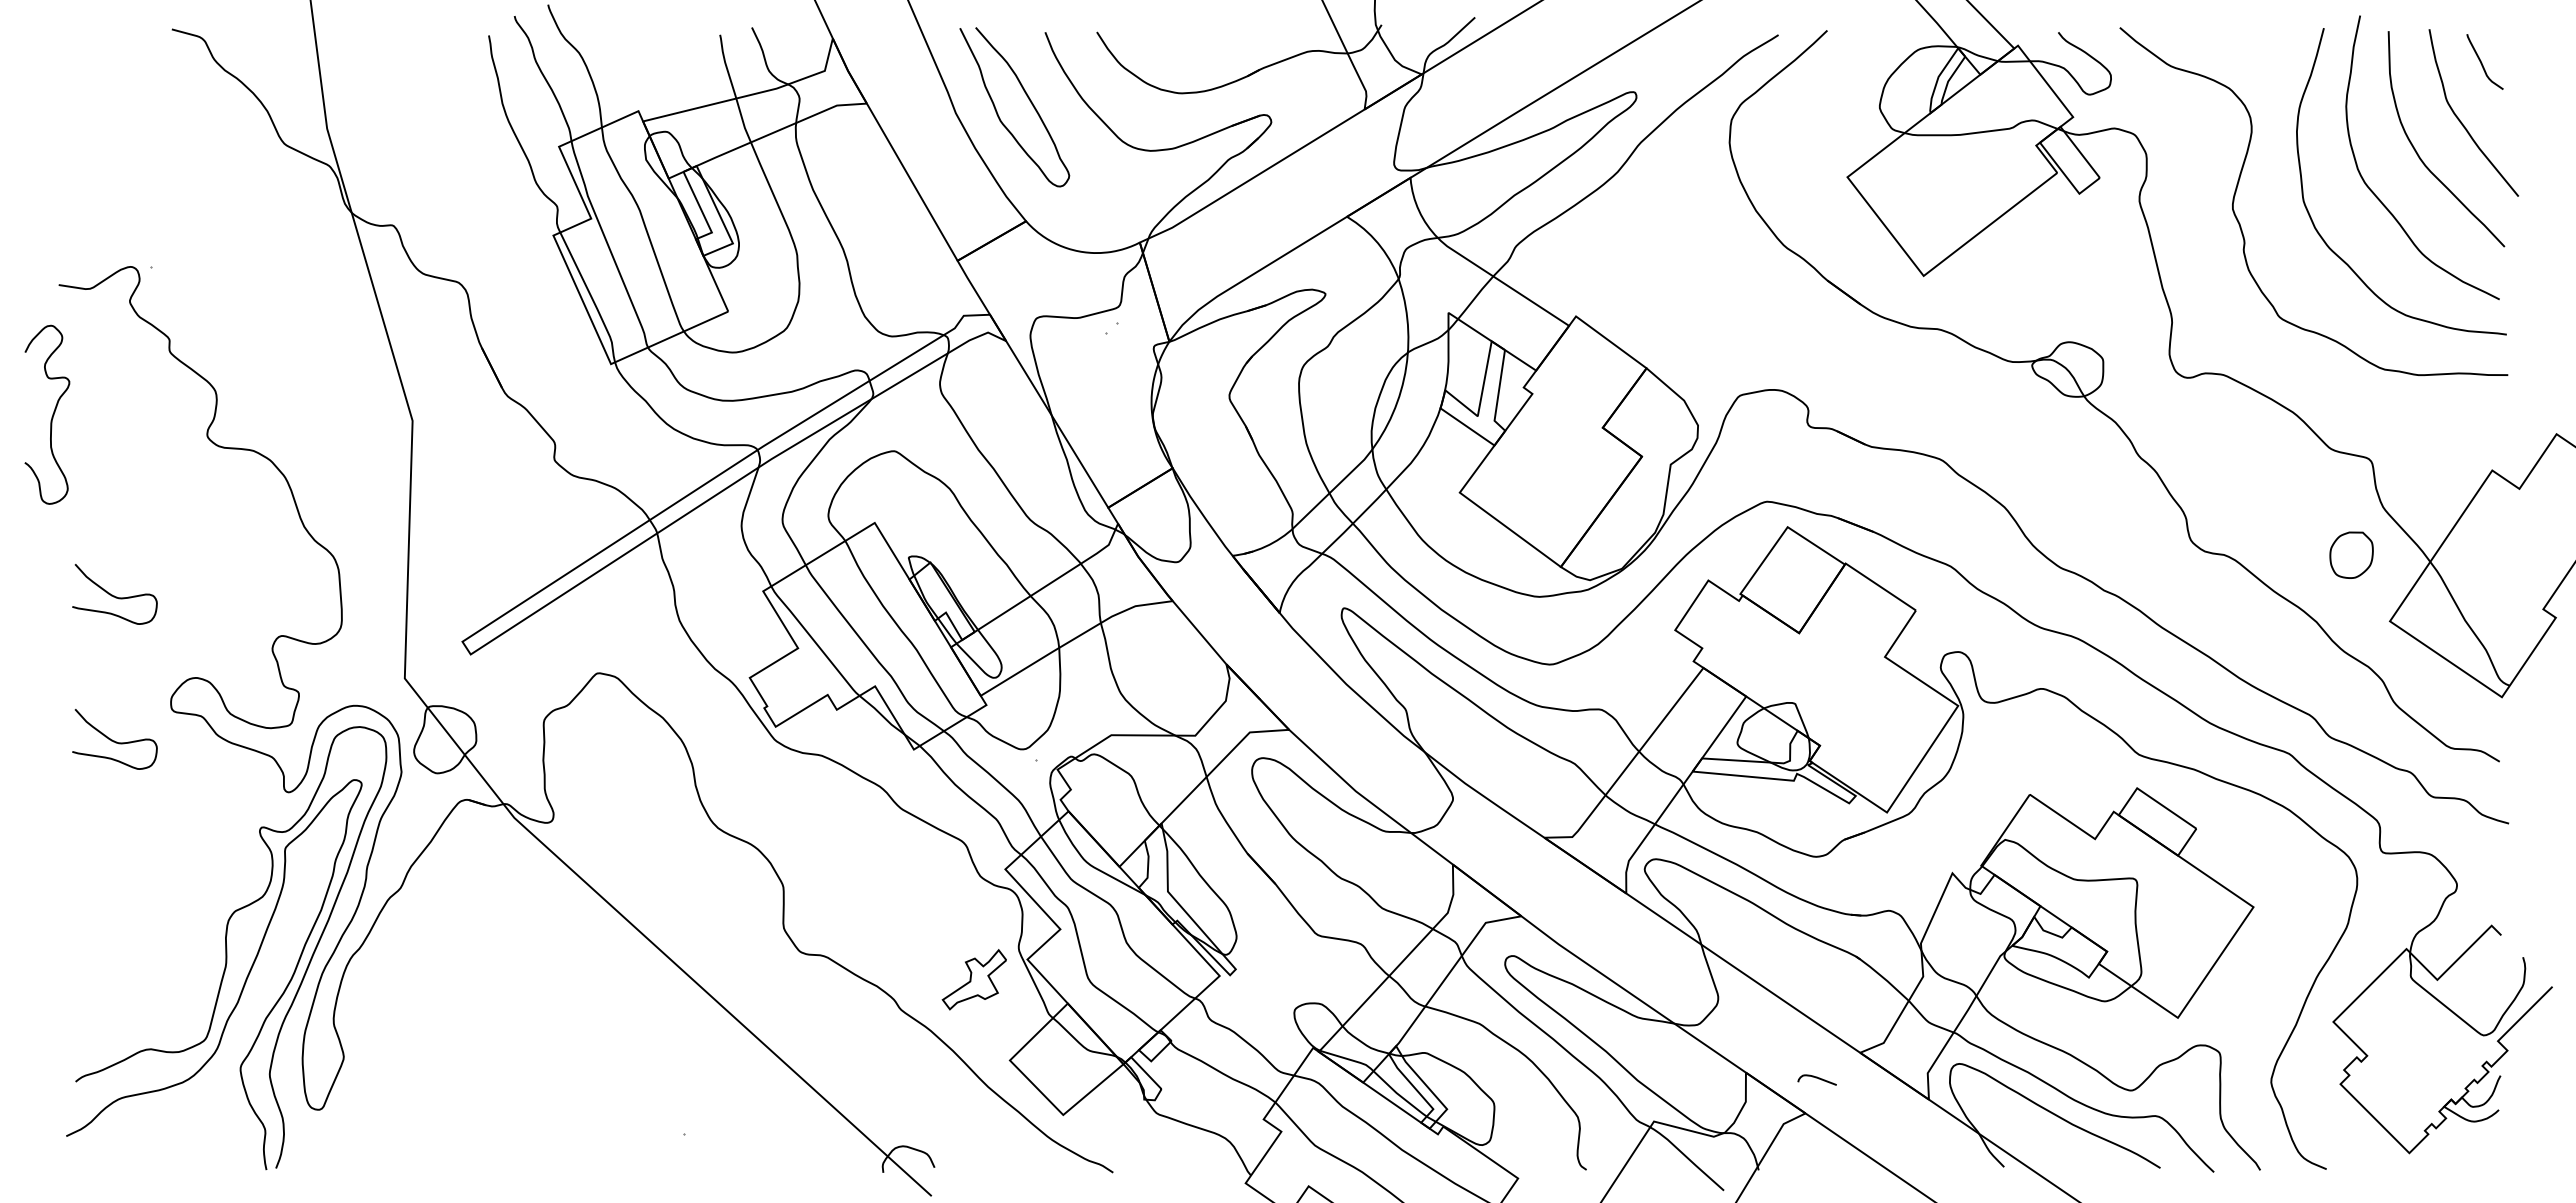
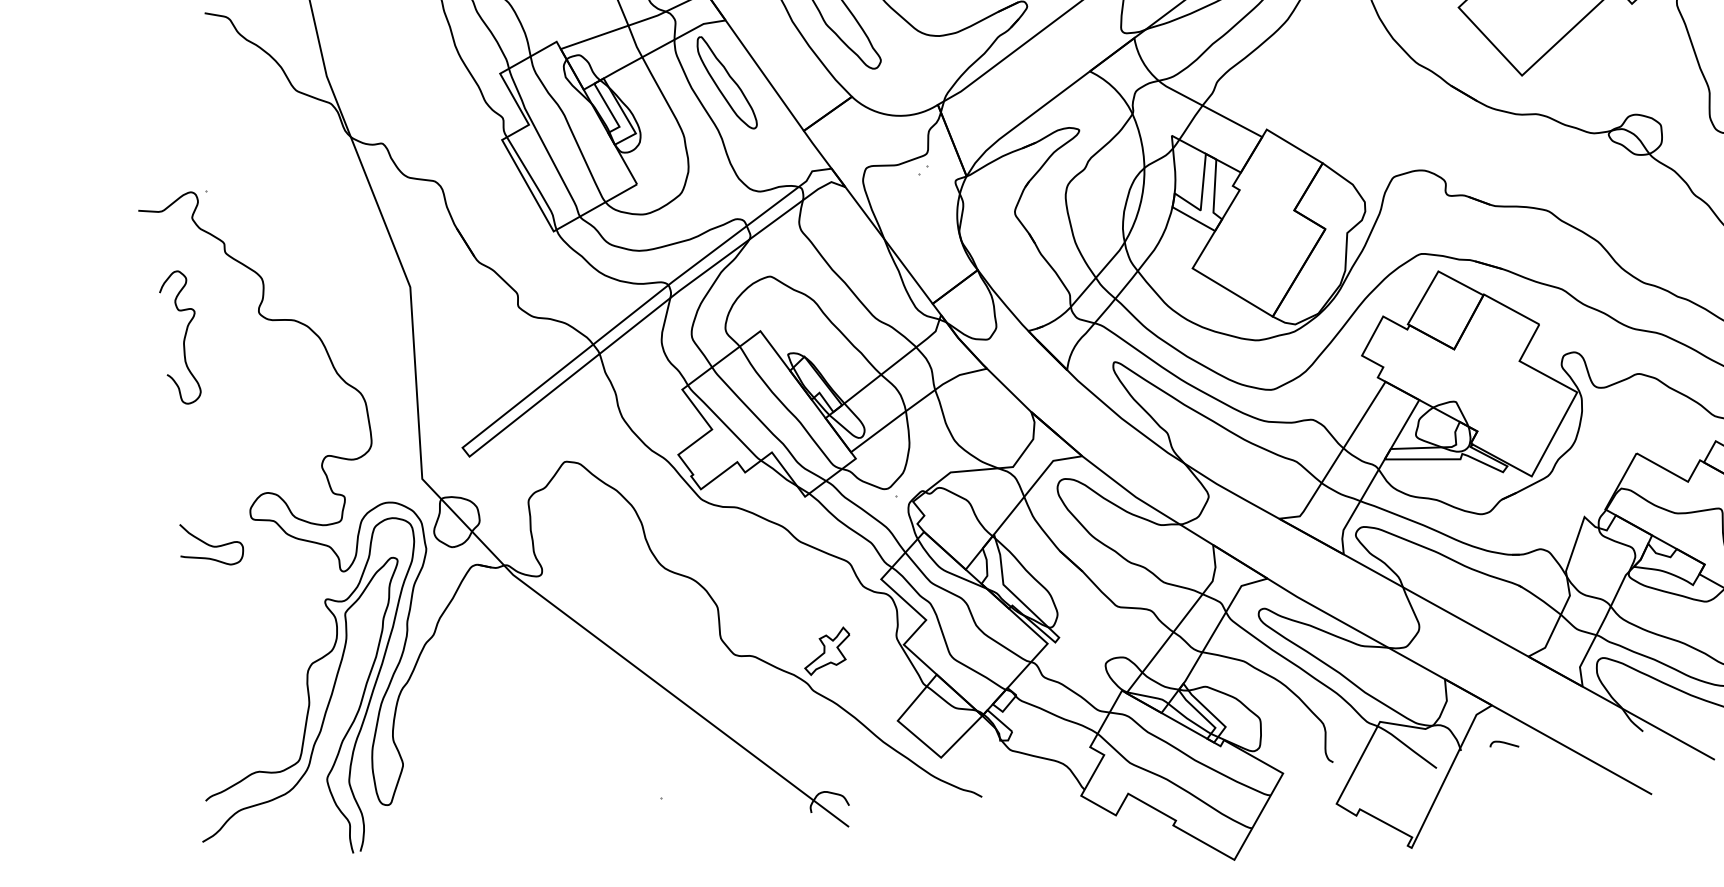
part: (860, 186) -> (726, 82), added
curve: (52, 414) -> (184, 337), moved
curve: (114, 595) -> (201, 437), removed
part: (973, 979) -> (826, 651), moved
curve: (1816, 1078) -> (1503, 743), moved

